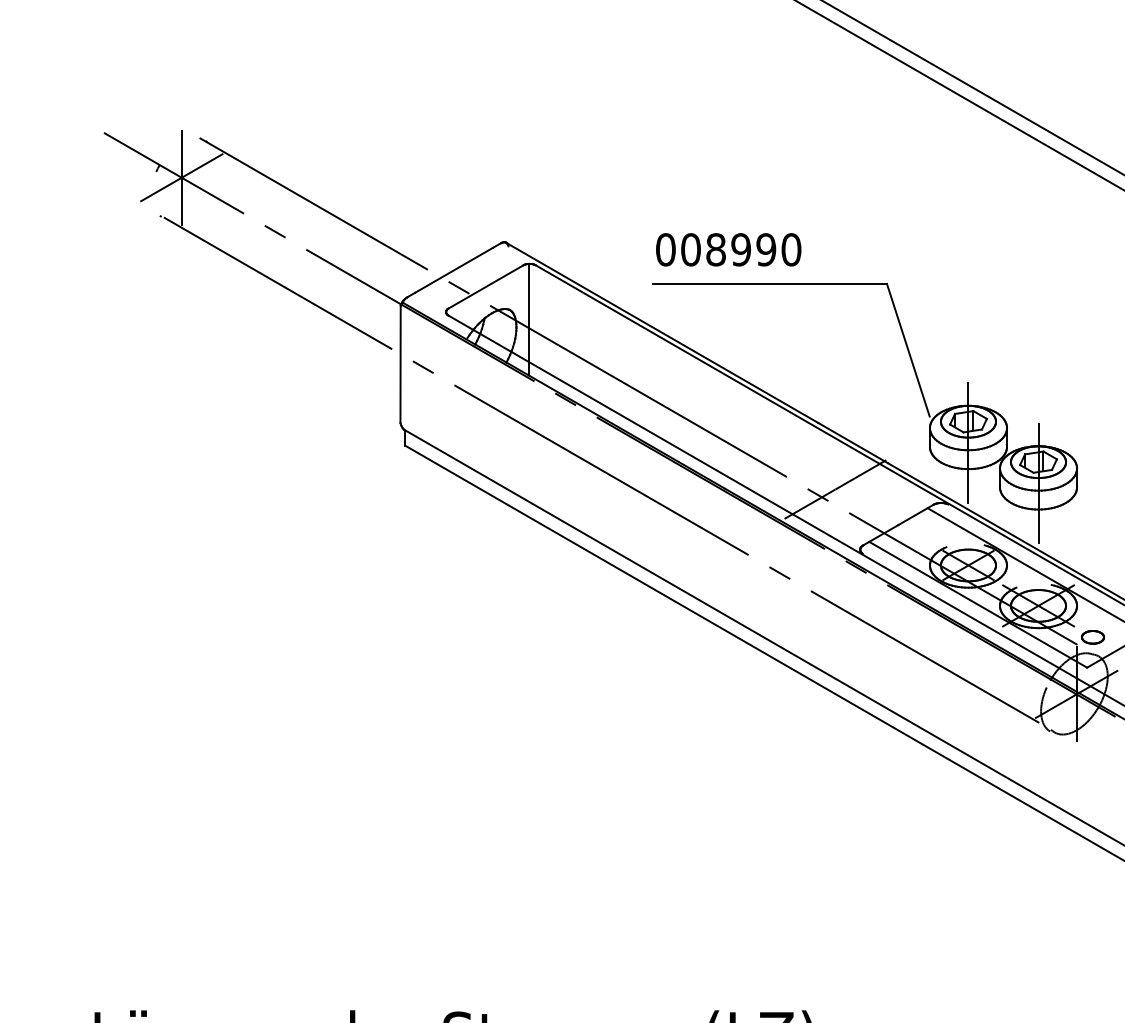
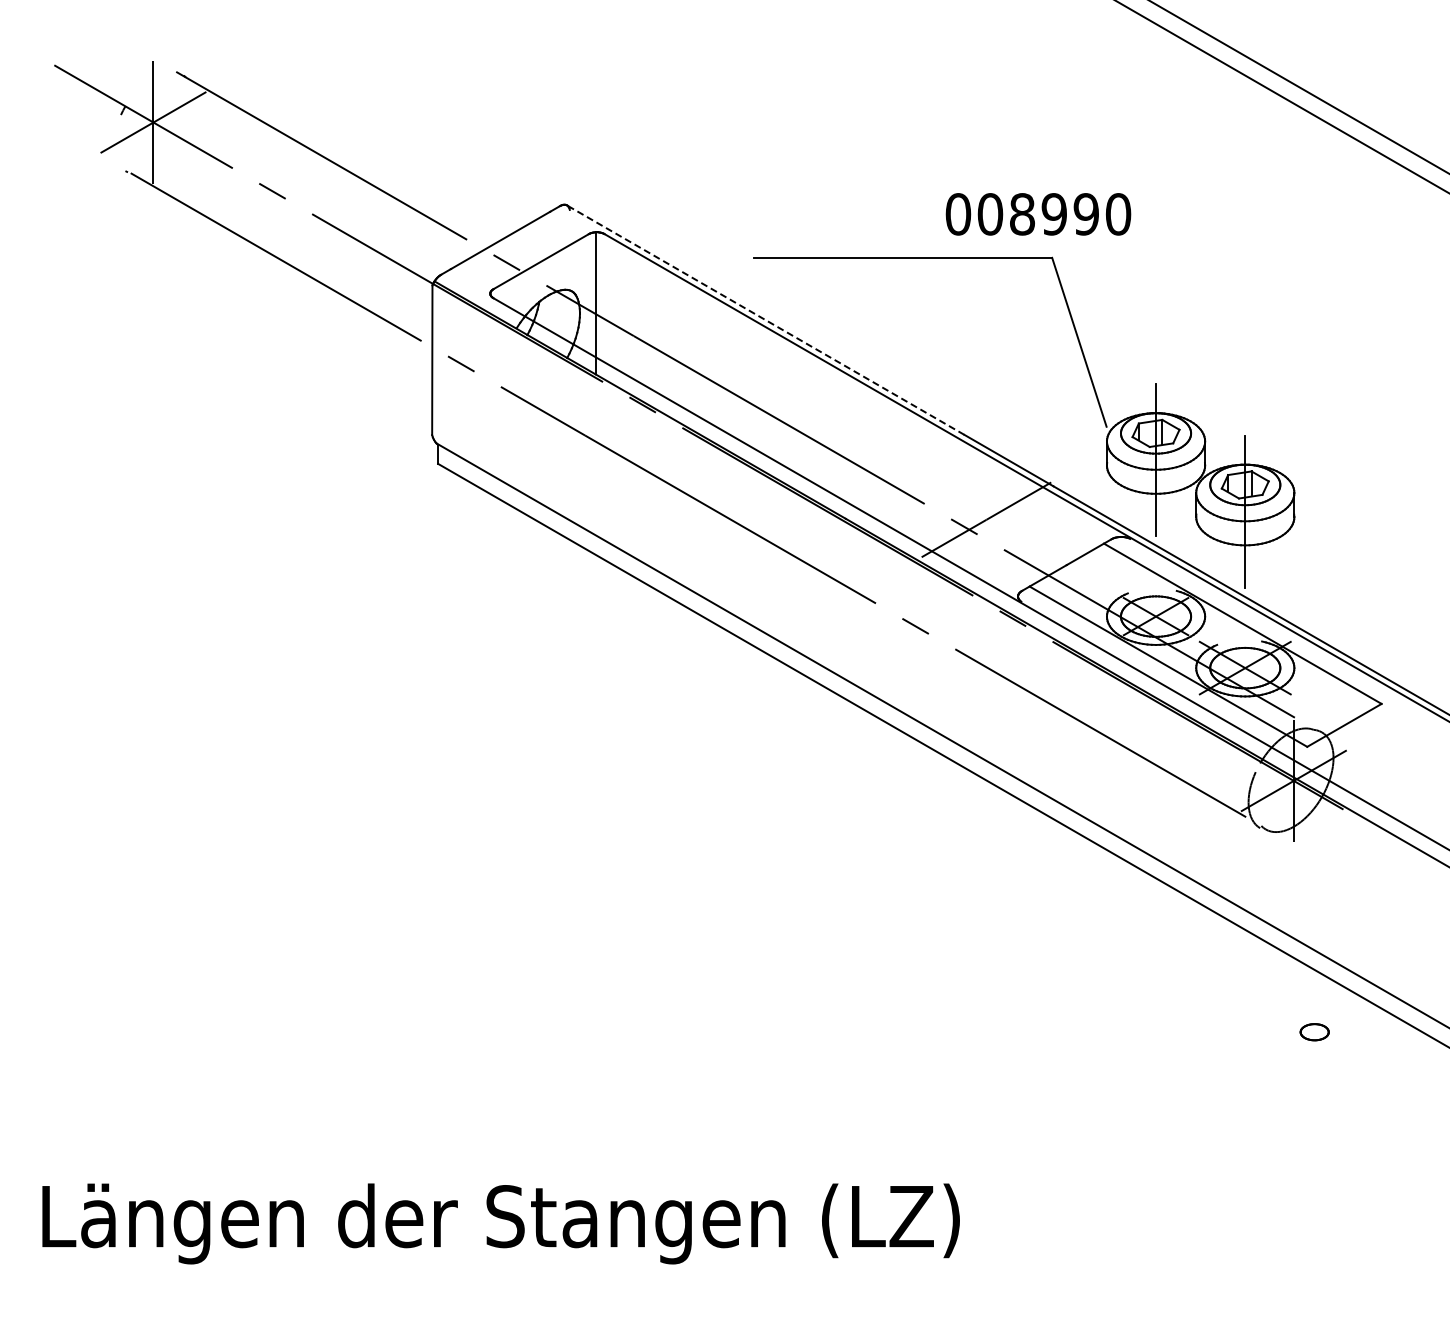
text: (728, 249) -> (1038, 214), moved
line: (661, 332) -> (764, 319), solid -> dashed
part: (1092, 637) -> (1314, 1032), moved

